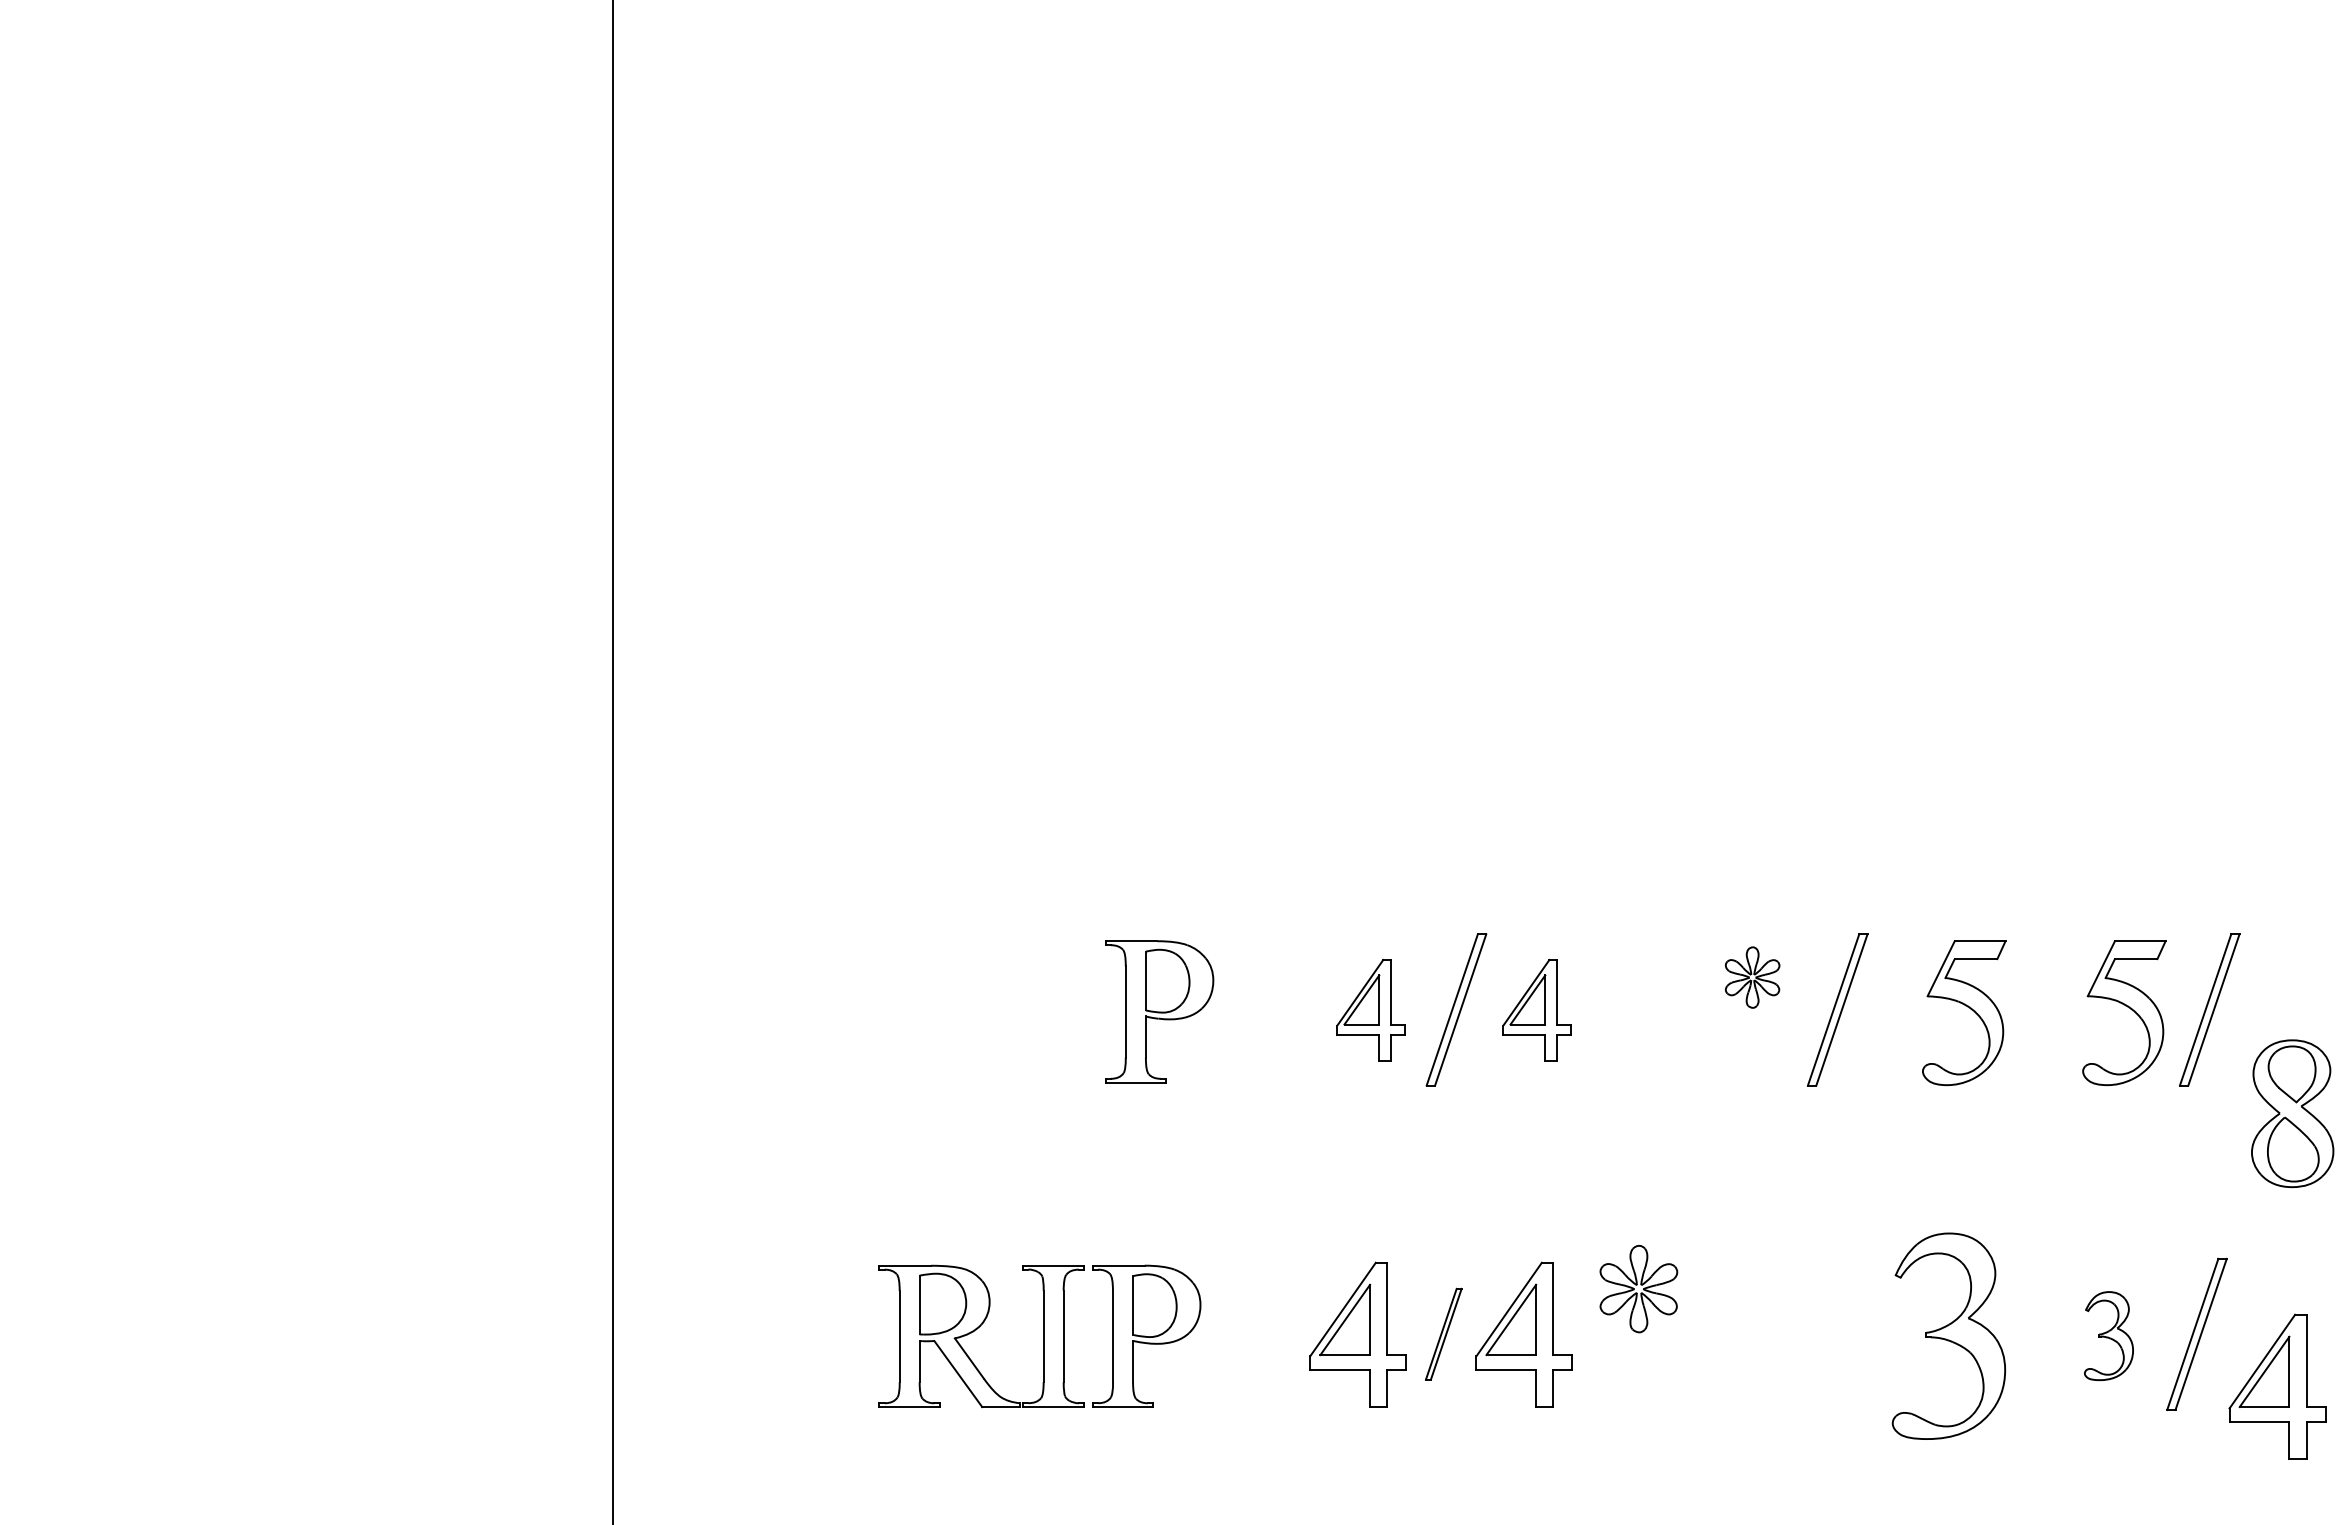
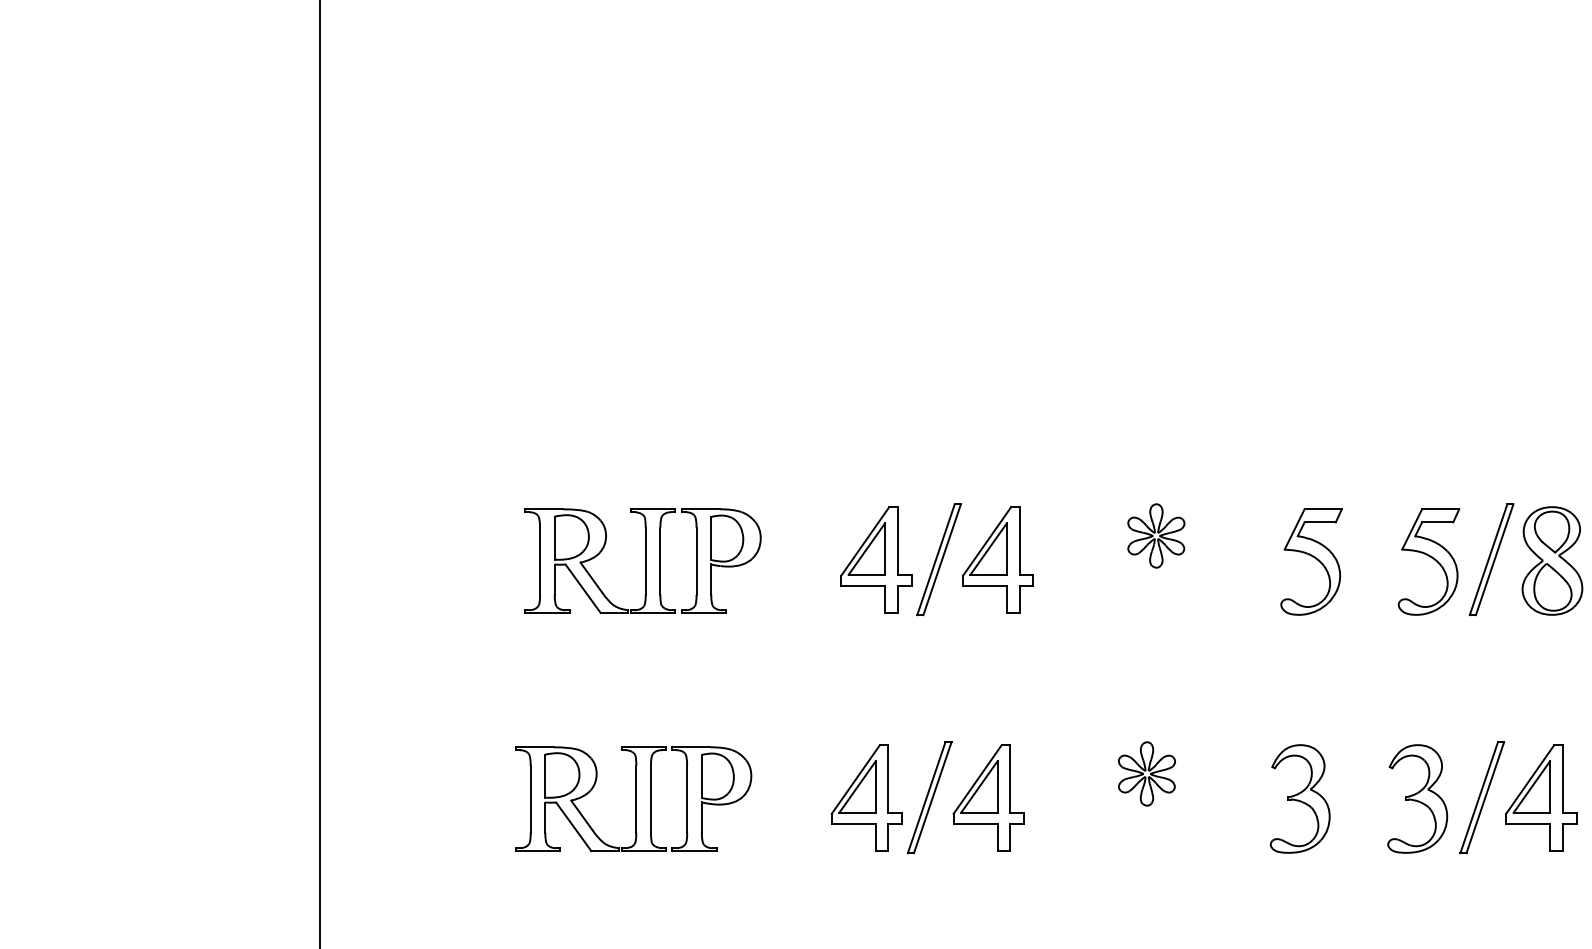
part: (1752, 977) -> (1156, 535), size x1.43
part: (991, 1004) -> (598, 555), added
part: (1837, 1009) -> (1218, 559), removed
part: (1370, 1010) -> (876, 560), size x1.43
part: (1536, 1010) -> (997, 560), size x1.43
part: (2292, 1113) -> (1552, 560), moved
part: (1638, 1289) -> (1146, 774), moved
part: (1443, 1333) -> (929, 797), size x1.67
part: (1948, 1335) -> (1300, 798), size x0.71
part: (2108, 1335) -> (1417, 798), size x1.67
part: (2277, 1386) -> (1541, 797), moved

